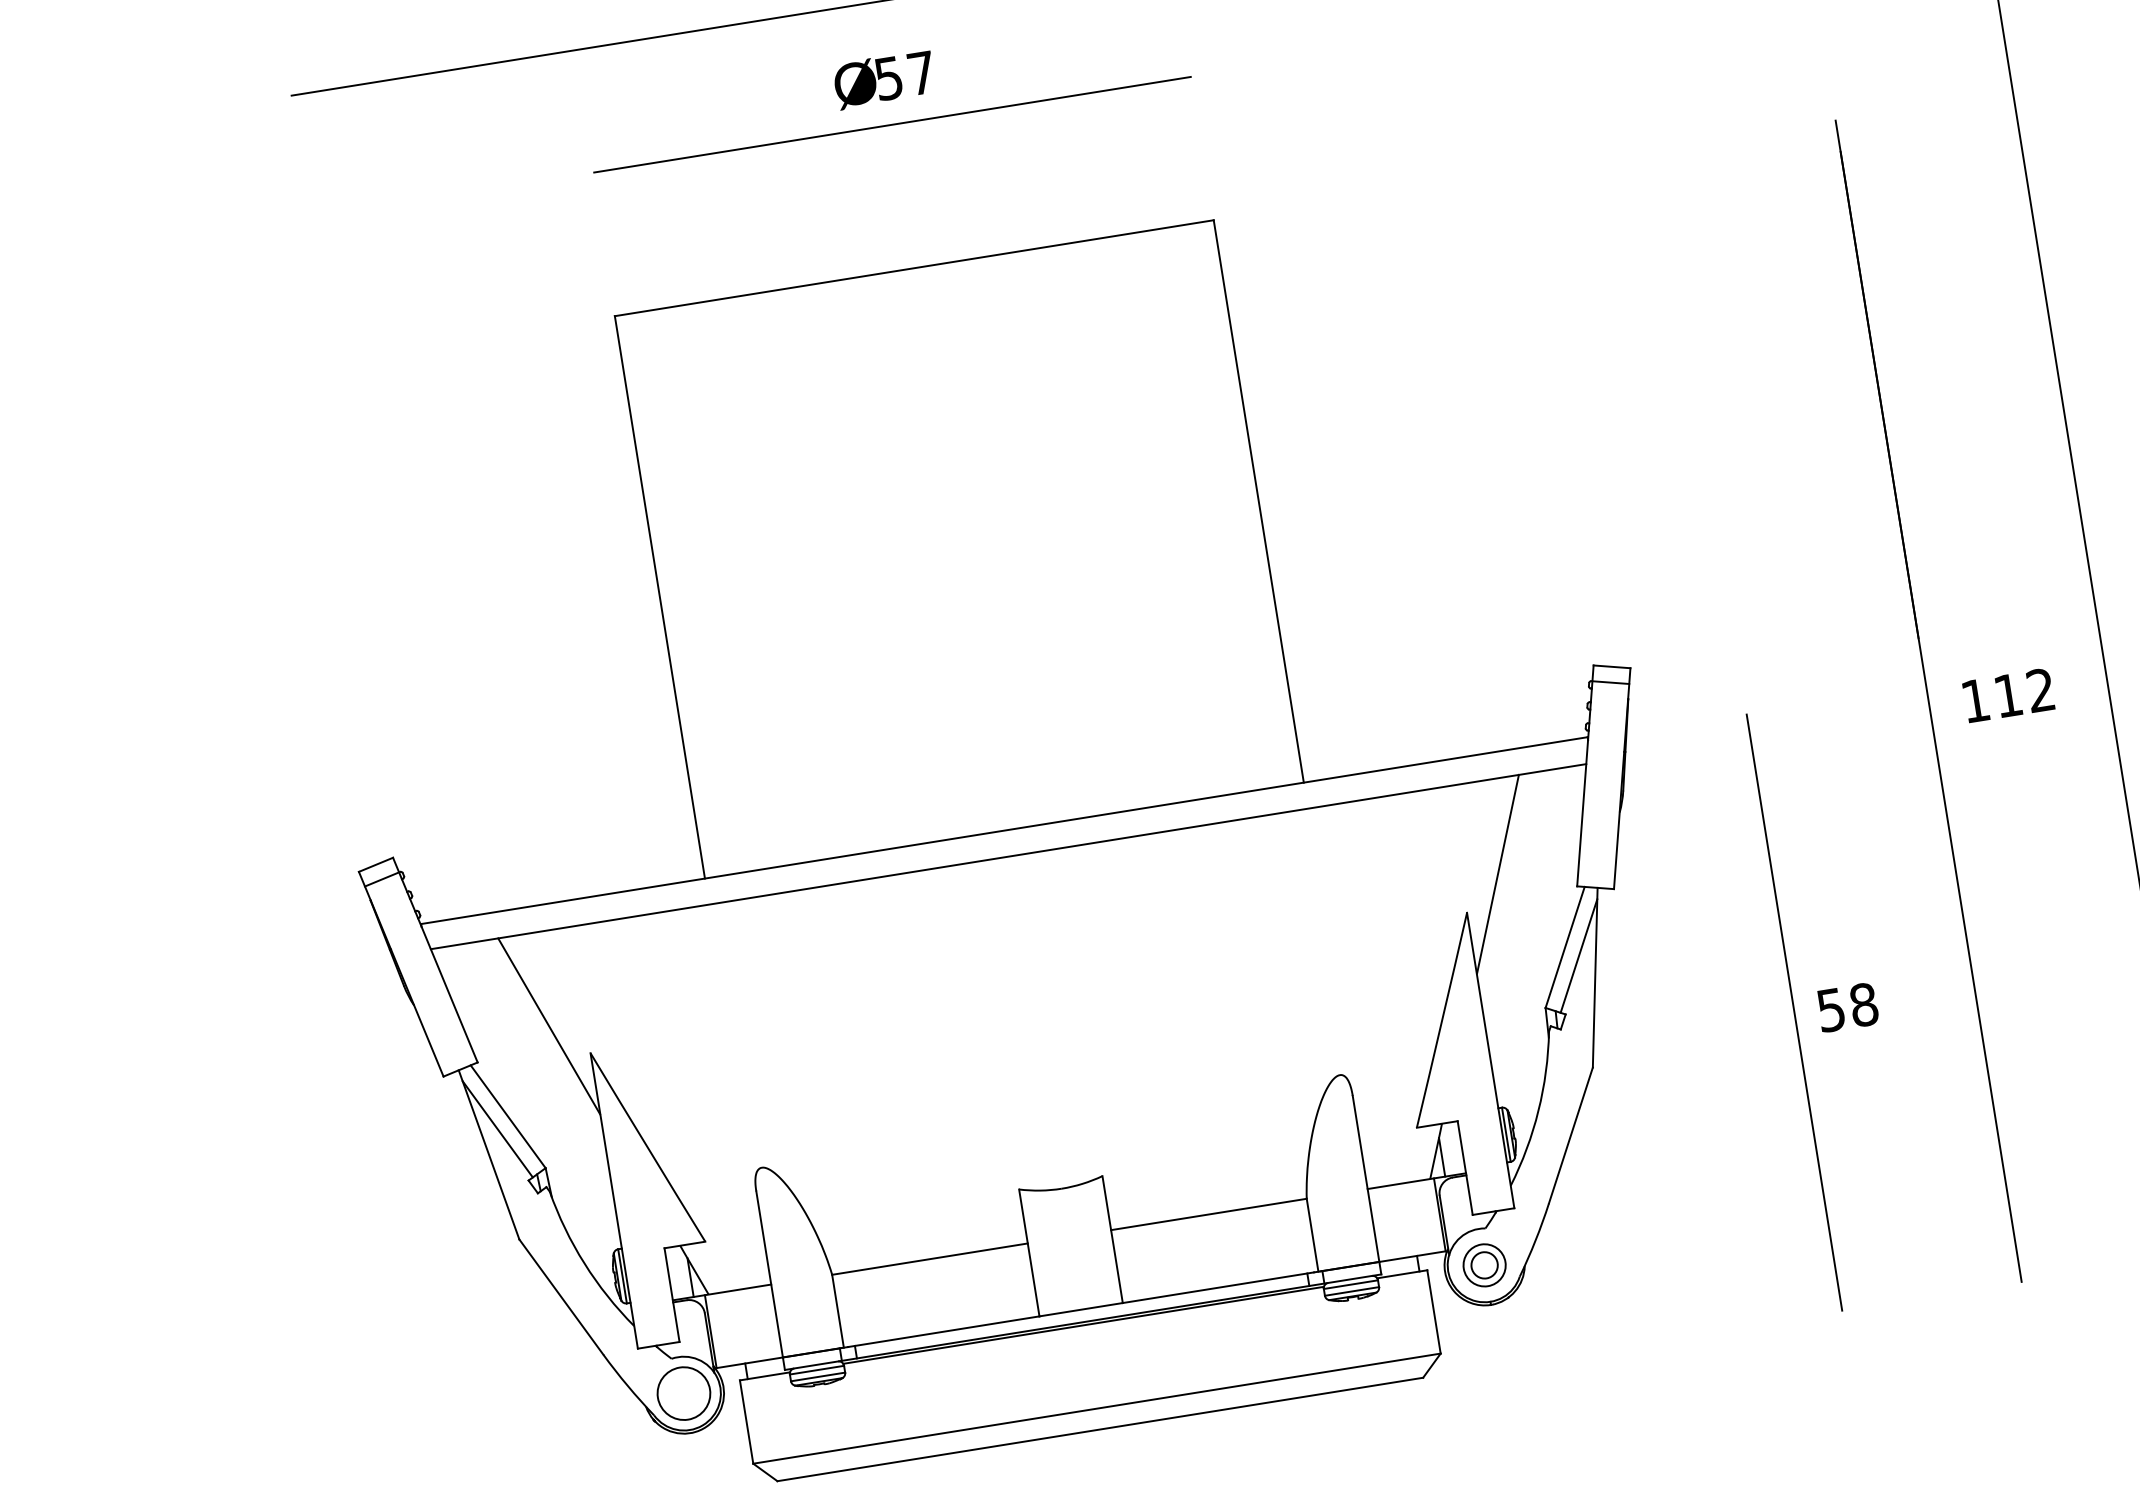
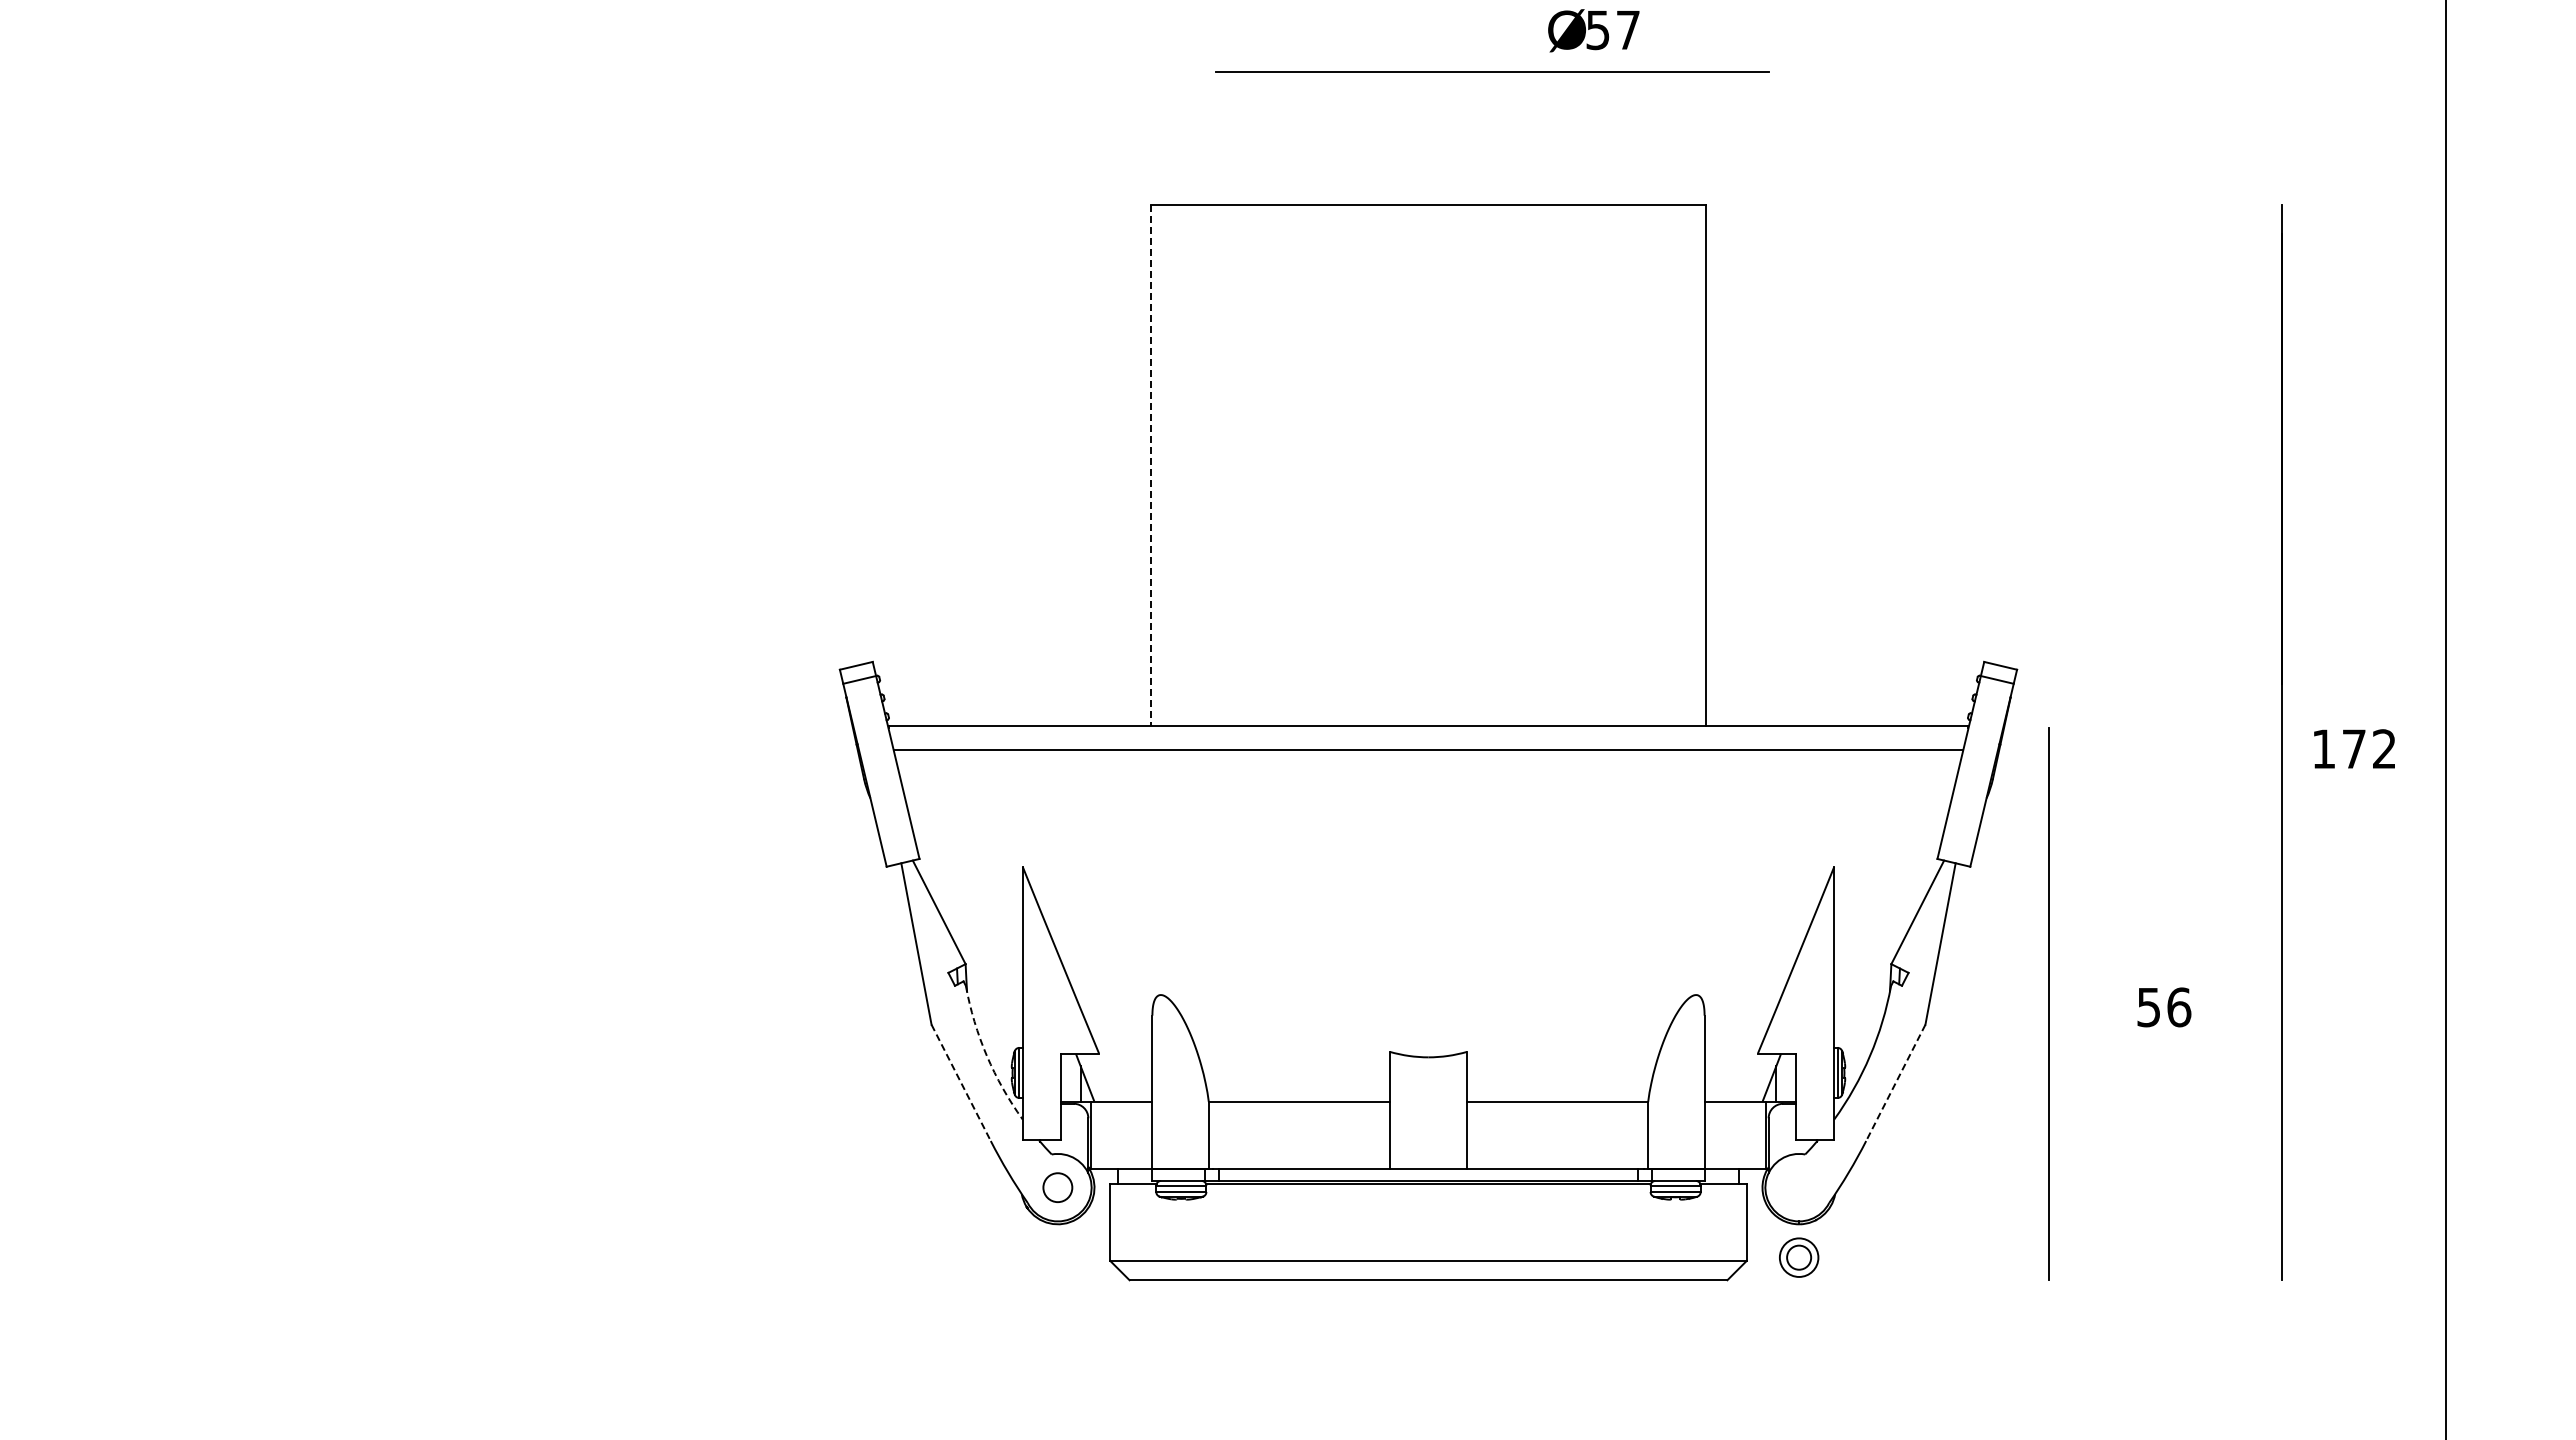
text: (884, 79) -> (1593, 30), moved
line: (892, 123) -> (1492, 71), moved
line: (660, 597) -> (1151, 465), solid -> dashed
text: (2008, 694) -> (2354, 748), 112 -> 172
line: (1497, 874) -> (1867, 836), removed
line: (1578, 955) -> (1928, 921), removed
text: (1864, 1004) -> (2179, 1007), 58 -> 56
line: (1793, 1011) -> (2048, 1003), moved
line: (549, 1026) -> (989, 836), removed
line: (497, 1128) -> (927, 921), removed
line: (1570, 1136) -> (1895, 1083), solid -> dashed
arc: (584, 1263) -> (986, 1055), solid -> dashed
part: (1484, 1265) -> (1799, 1257), moved
line: (561, 1297) -> (961, 1083), solid -> dashed
circle: (683, 1393) -> (1057, 1187), size x0.6

